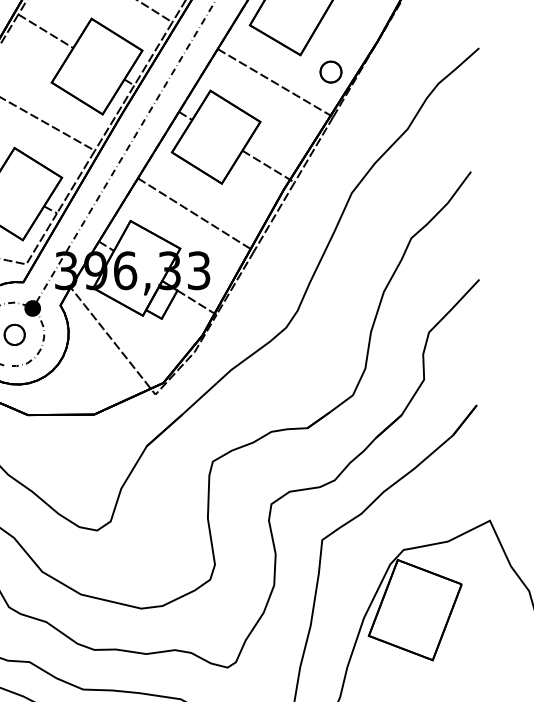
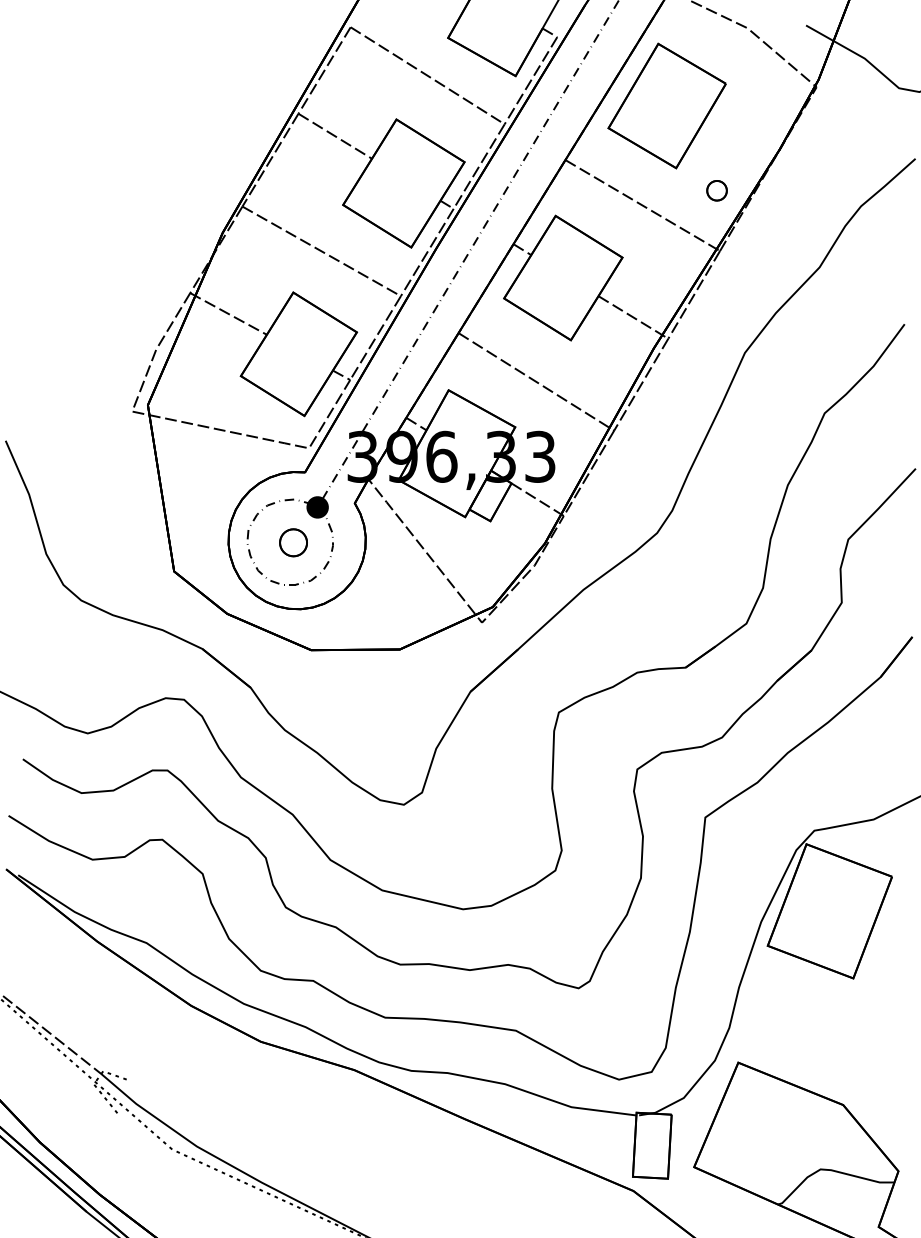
part: (330, 71) -> (716, 190), size x0.7

